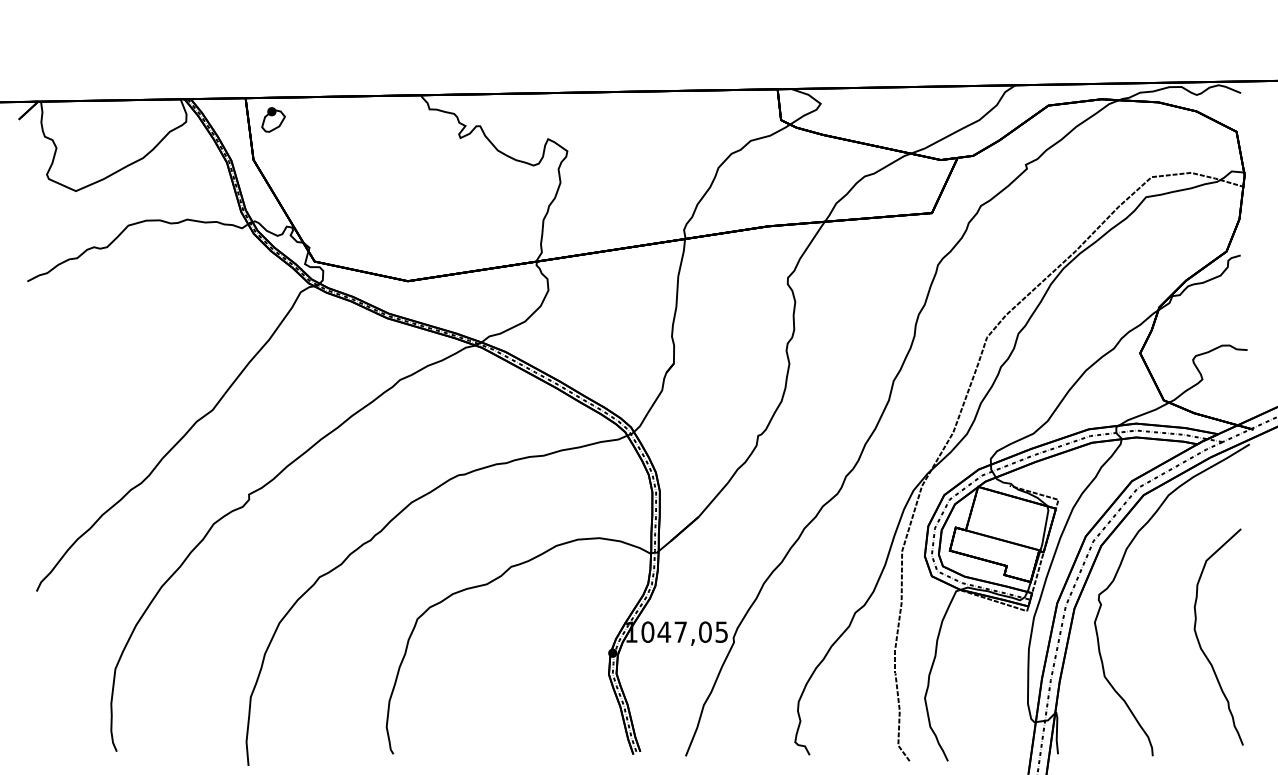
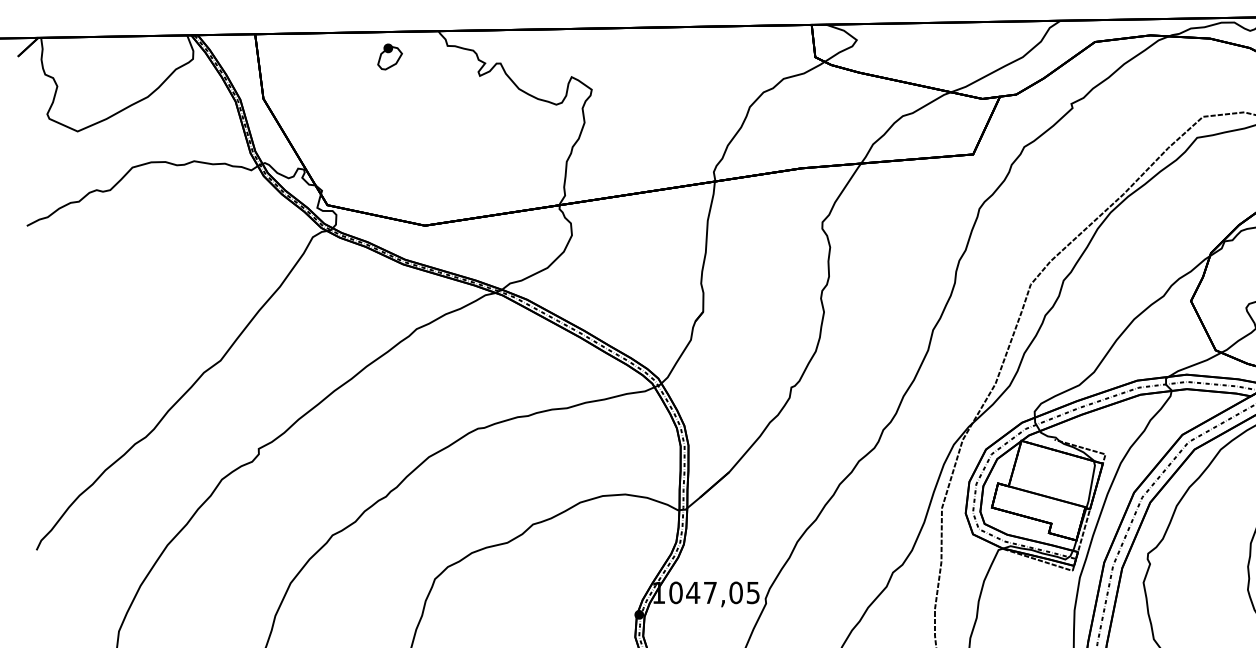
part: (273, 119) -> (390, 56), moved

